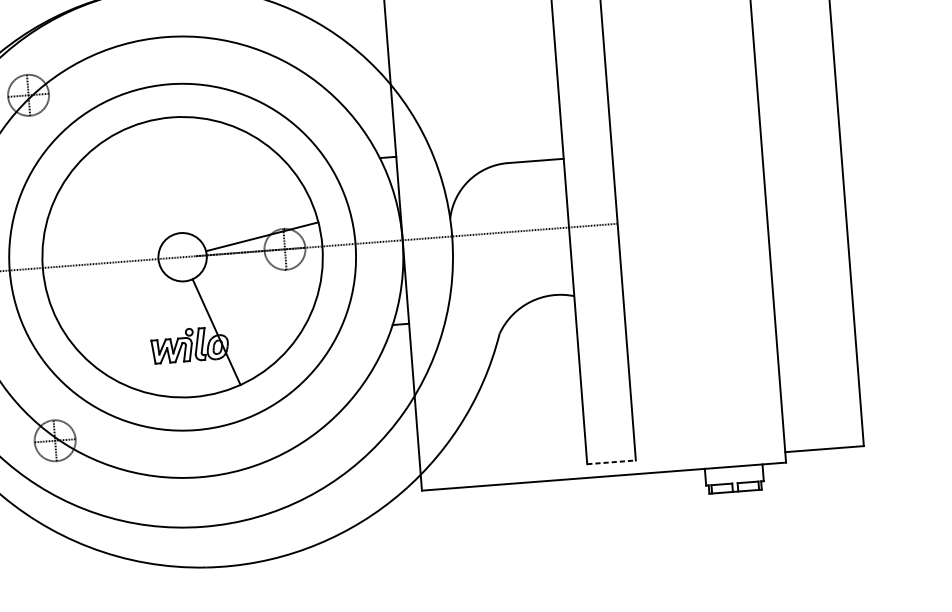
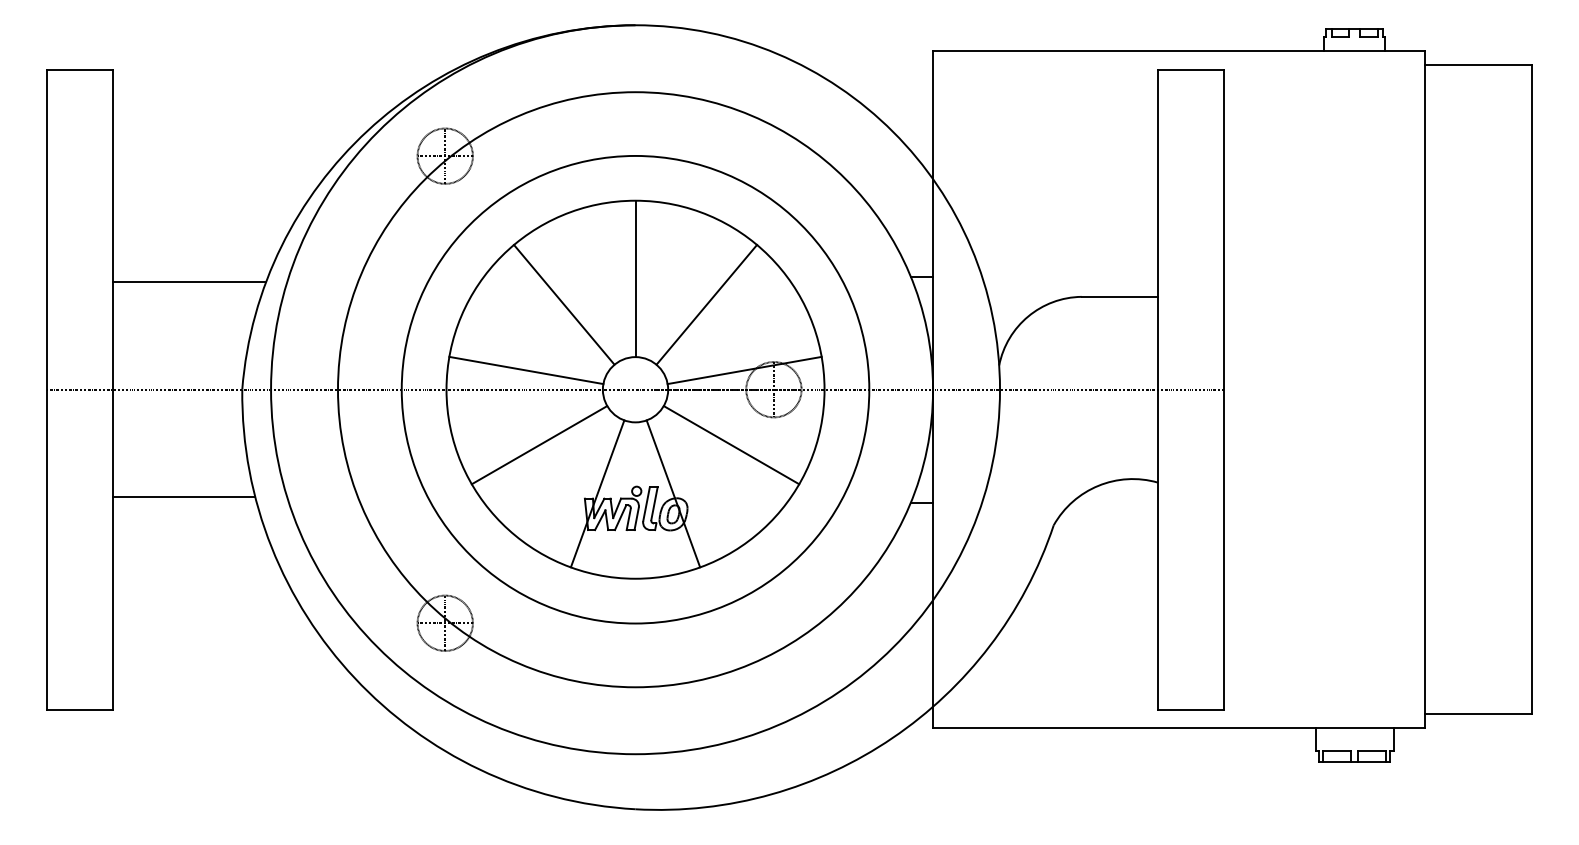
line: (176, 174) -> (635, 278), added
line: (230, 190) -> (706, 304), added
line: (125, 198) -> (564, 304), added
line: (100, 249) -> (526, 370), added
line: (256, 293) -> (731, 445), added
line: (114, 303) -> (539, 445), added
line: (160, 336) -> (597, 493), added
line: (611, 462) -> (1190, 709), dashed -> solid

